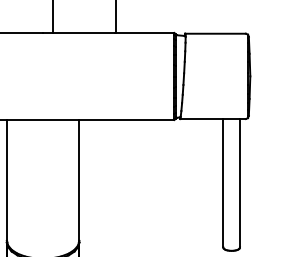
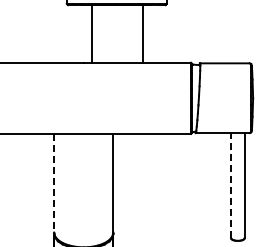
line: (7, 180) -> (54, 183), solid -> dashed
line: (223, 183) -> (231, 185), solid -> dashed

